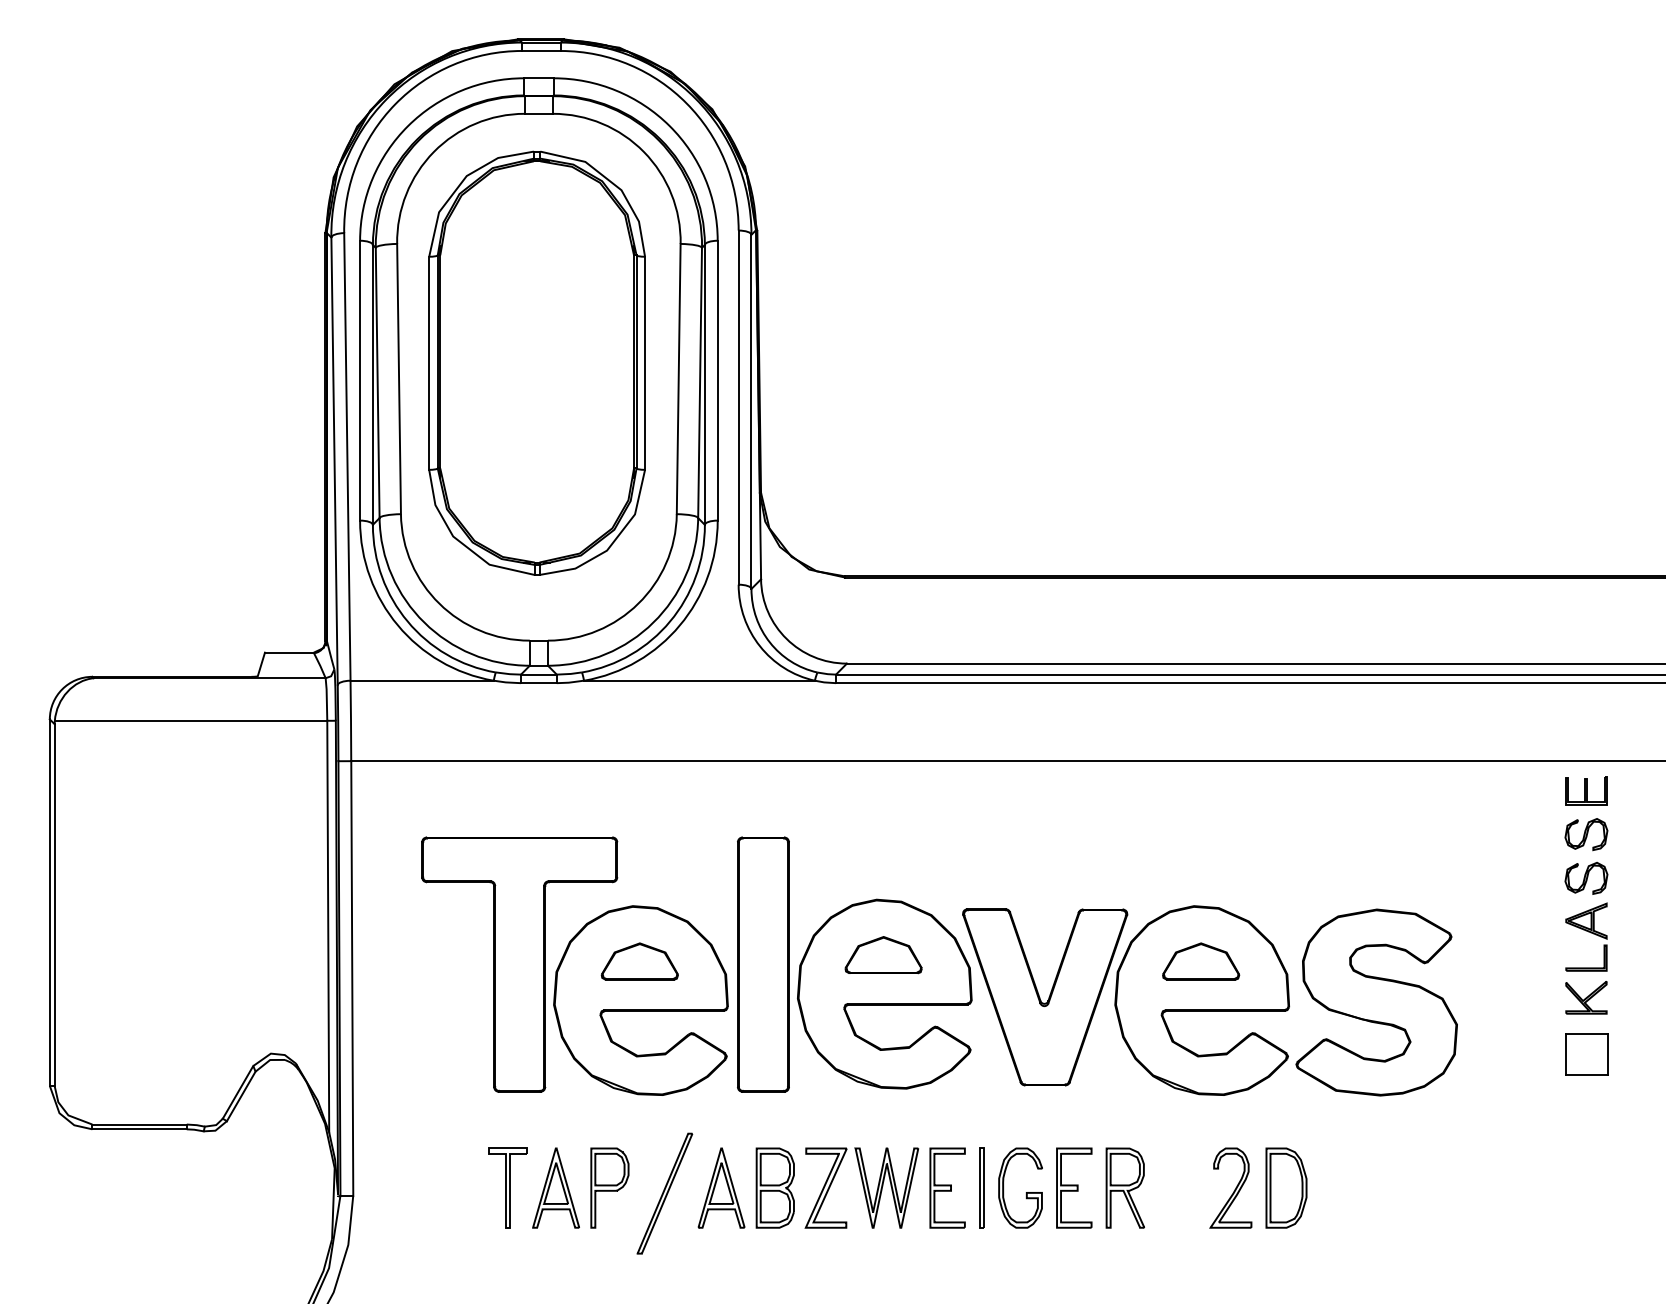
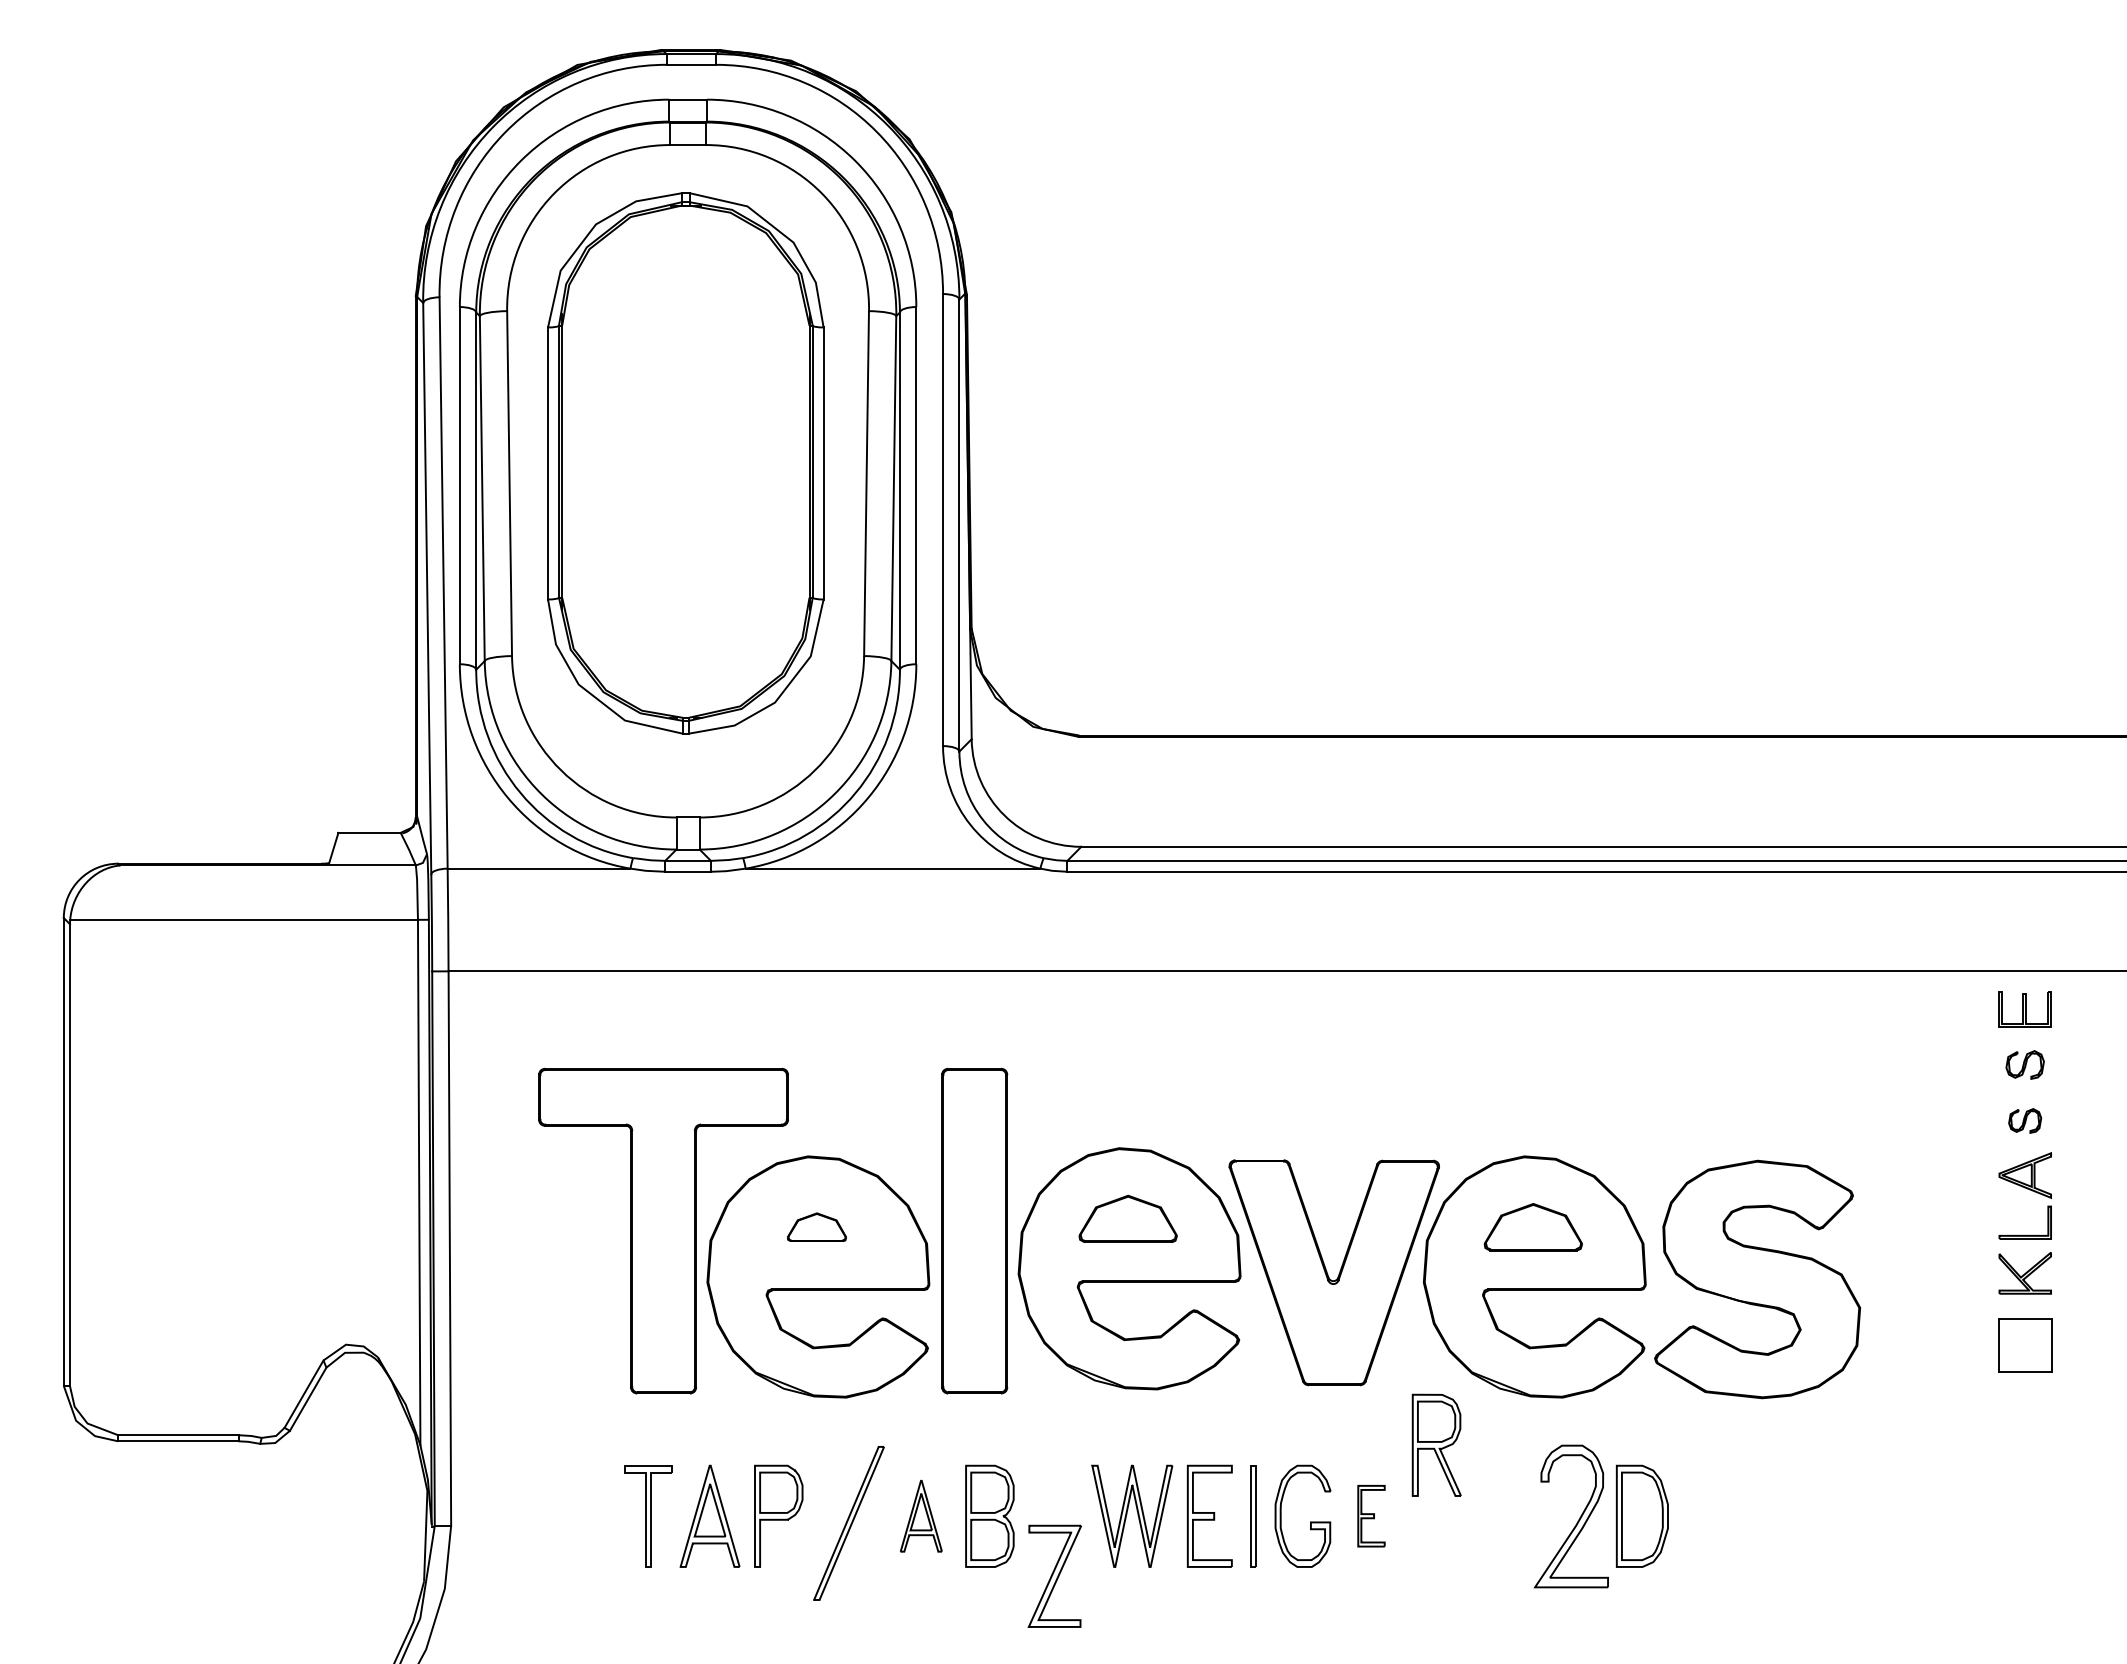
part: (1585, 834) -> (2024, 1064), size x0.7
part: (1585, 878) -> (2024, 1120), size x0.6
part: (639, 961) -> (816, 1227), size x0.6
part: (721, 1187) -> (921, 1515), size x0.7
part: (825, 1187) -> (1054, 1575), moved
part: (1074, 1187) -> (1371, 1515), size x0.6
part: (1125, 1187) -> (1436, 1444), moved
part: (1230, 1187) -> (1571, 1515), size x1.4

